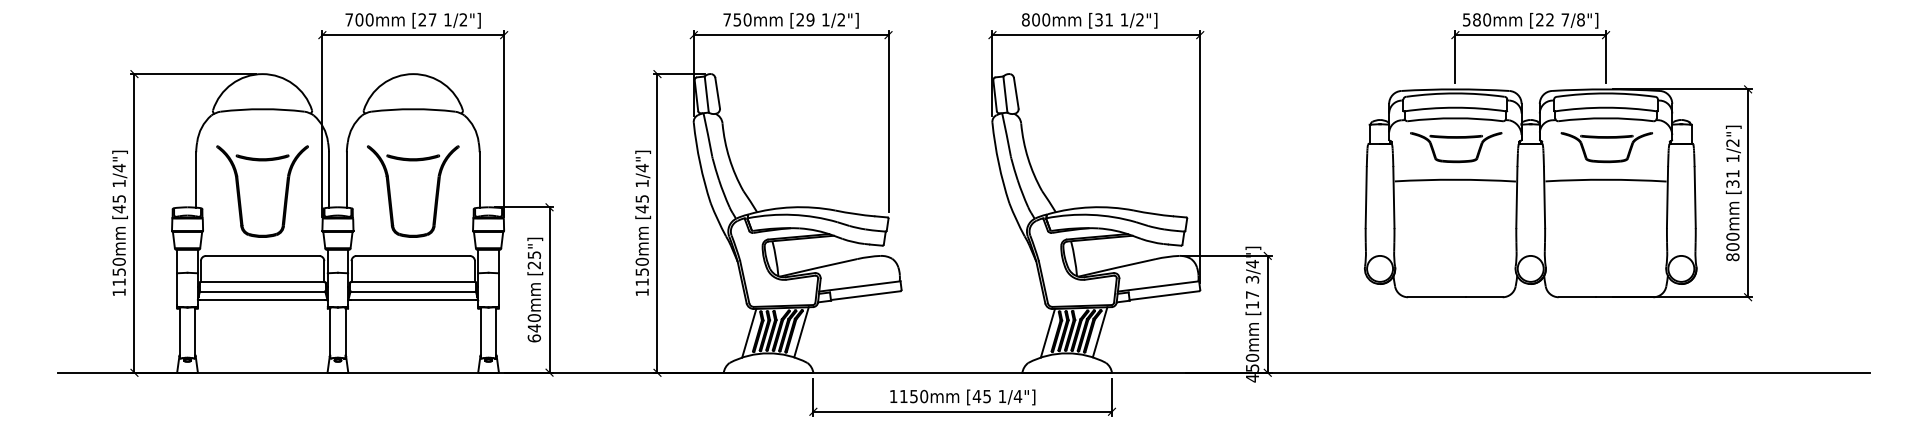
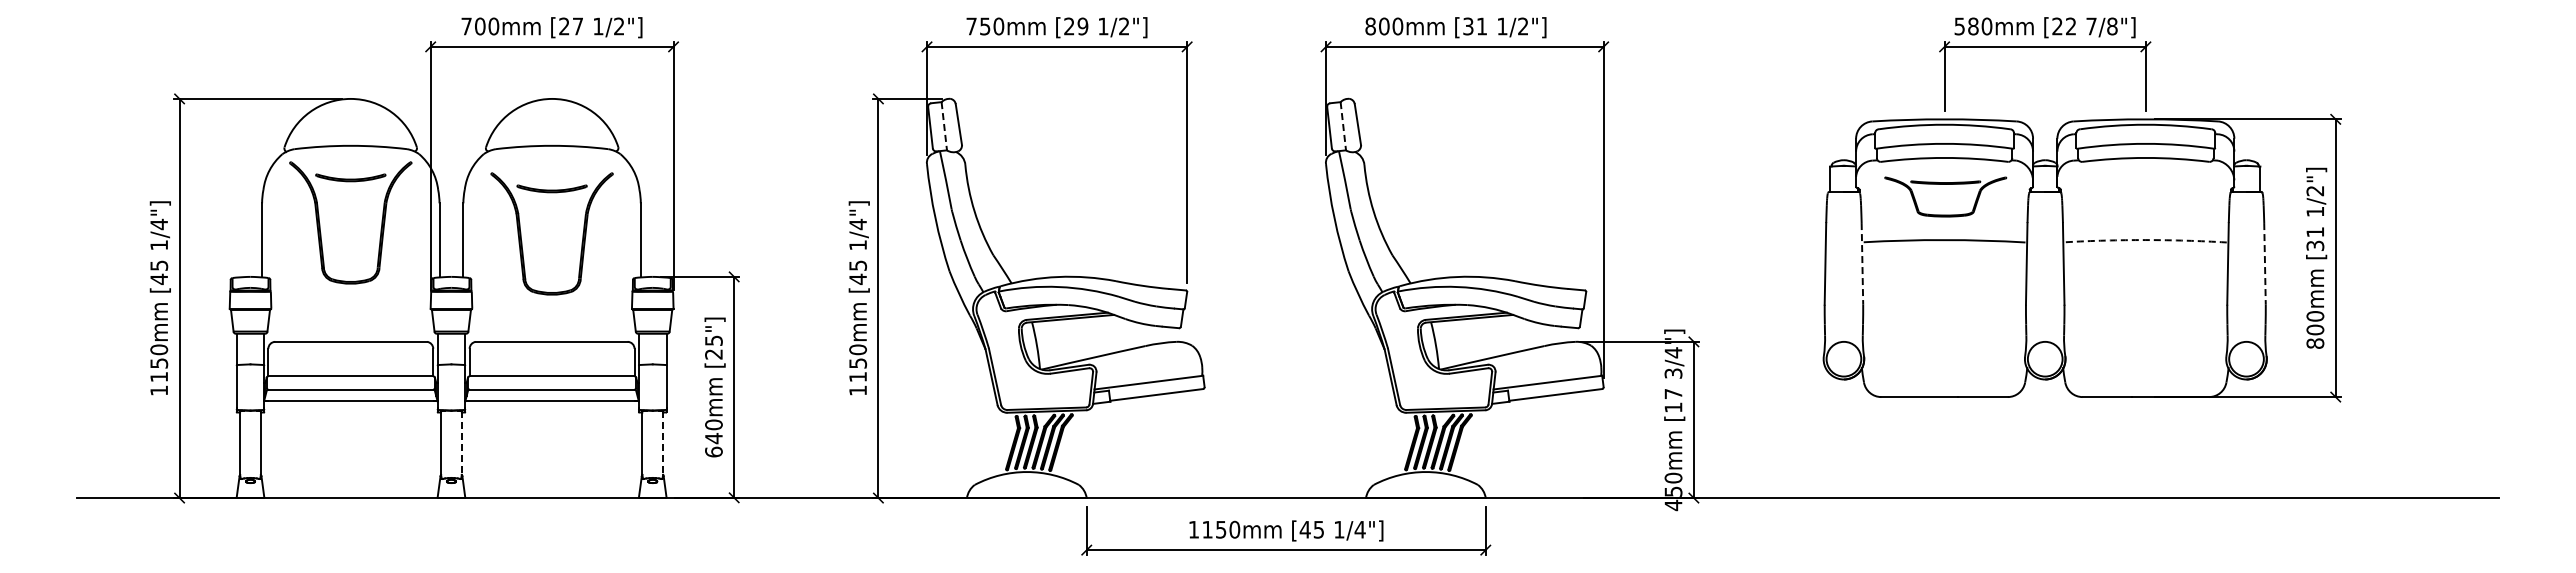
line: (706, 94) -> (944, 126), solid -> dashed
line: (1005, 94) -> (1343, 126), solid -> dashed
part: (1606, 138) -> (2146, 184), removed
arc: (1605, 180) -> (2145, 240), solid -> dashed
part: (390, 191) -> (521, 233), moved
part: (239, 192) -> (320, 223), moved
line: (1393, 197) -> (1862, 263), solid -> dashed
line: (1695, 197) -> (2265, 263), solid -> dashed
line: (345, 331) -> (461, 443), solid -> dashed
line: (496, 331) -> (663, 443), solid -> dashed
line: (801, 331) -> (1070, 443), removed
line: (1099, 331) -> (1469, 443), removed
line: (748, 332) -> (1000, 444), removed
line: (1047, 332) -> (1399, 444), removed

